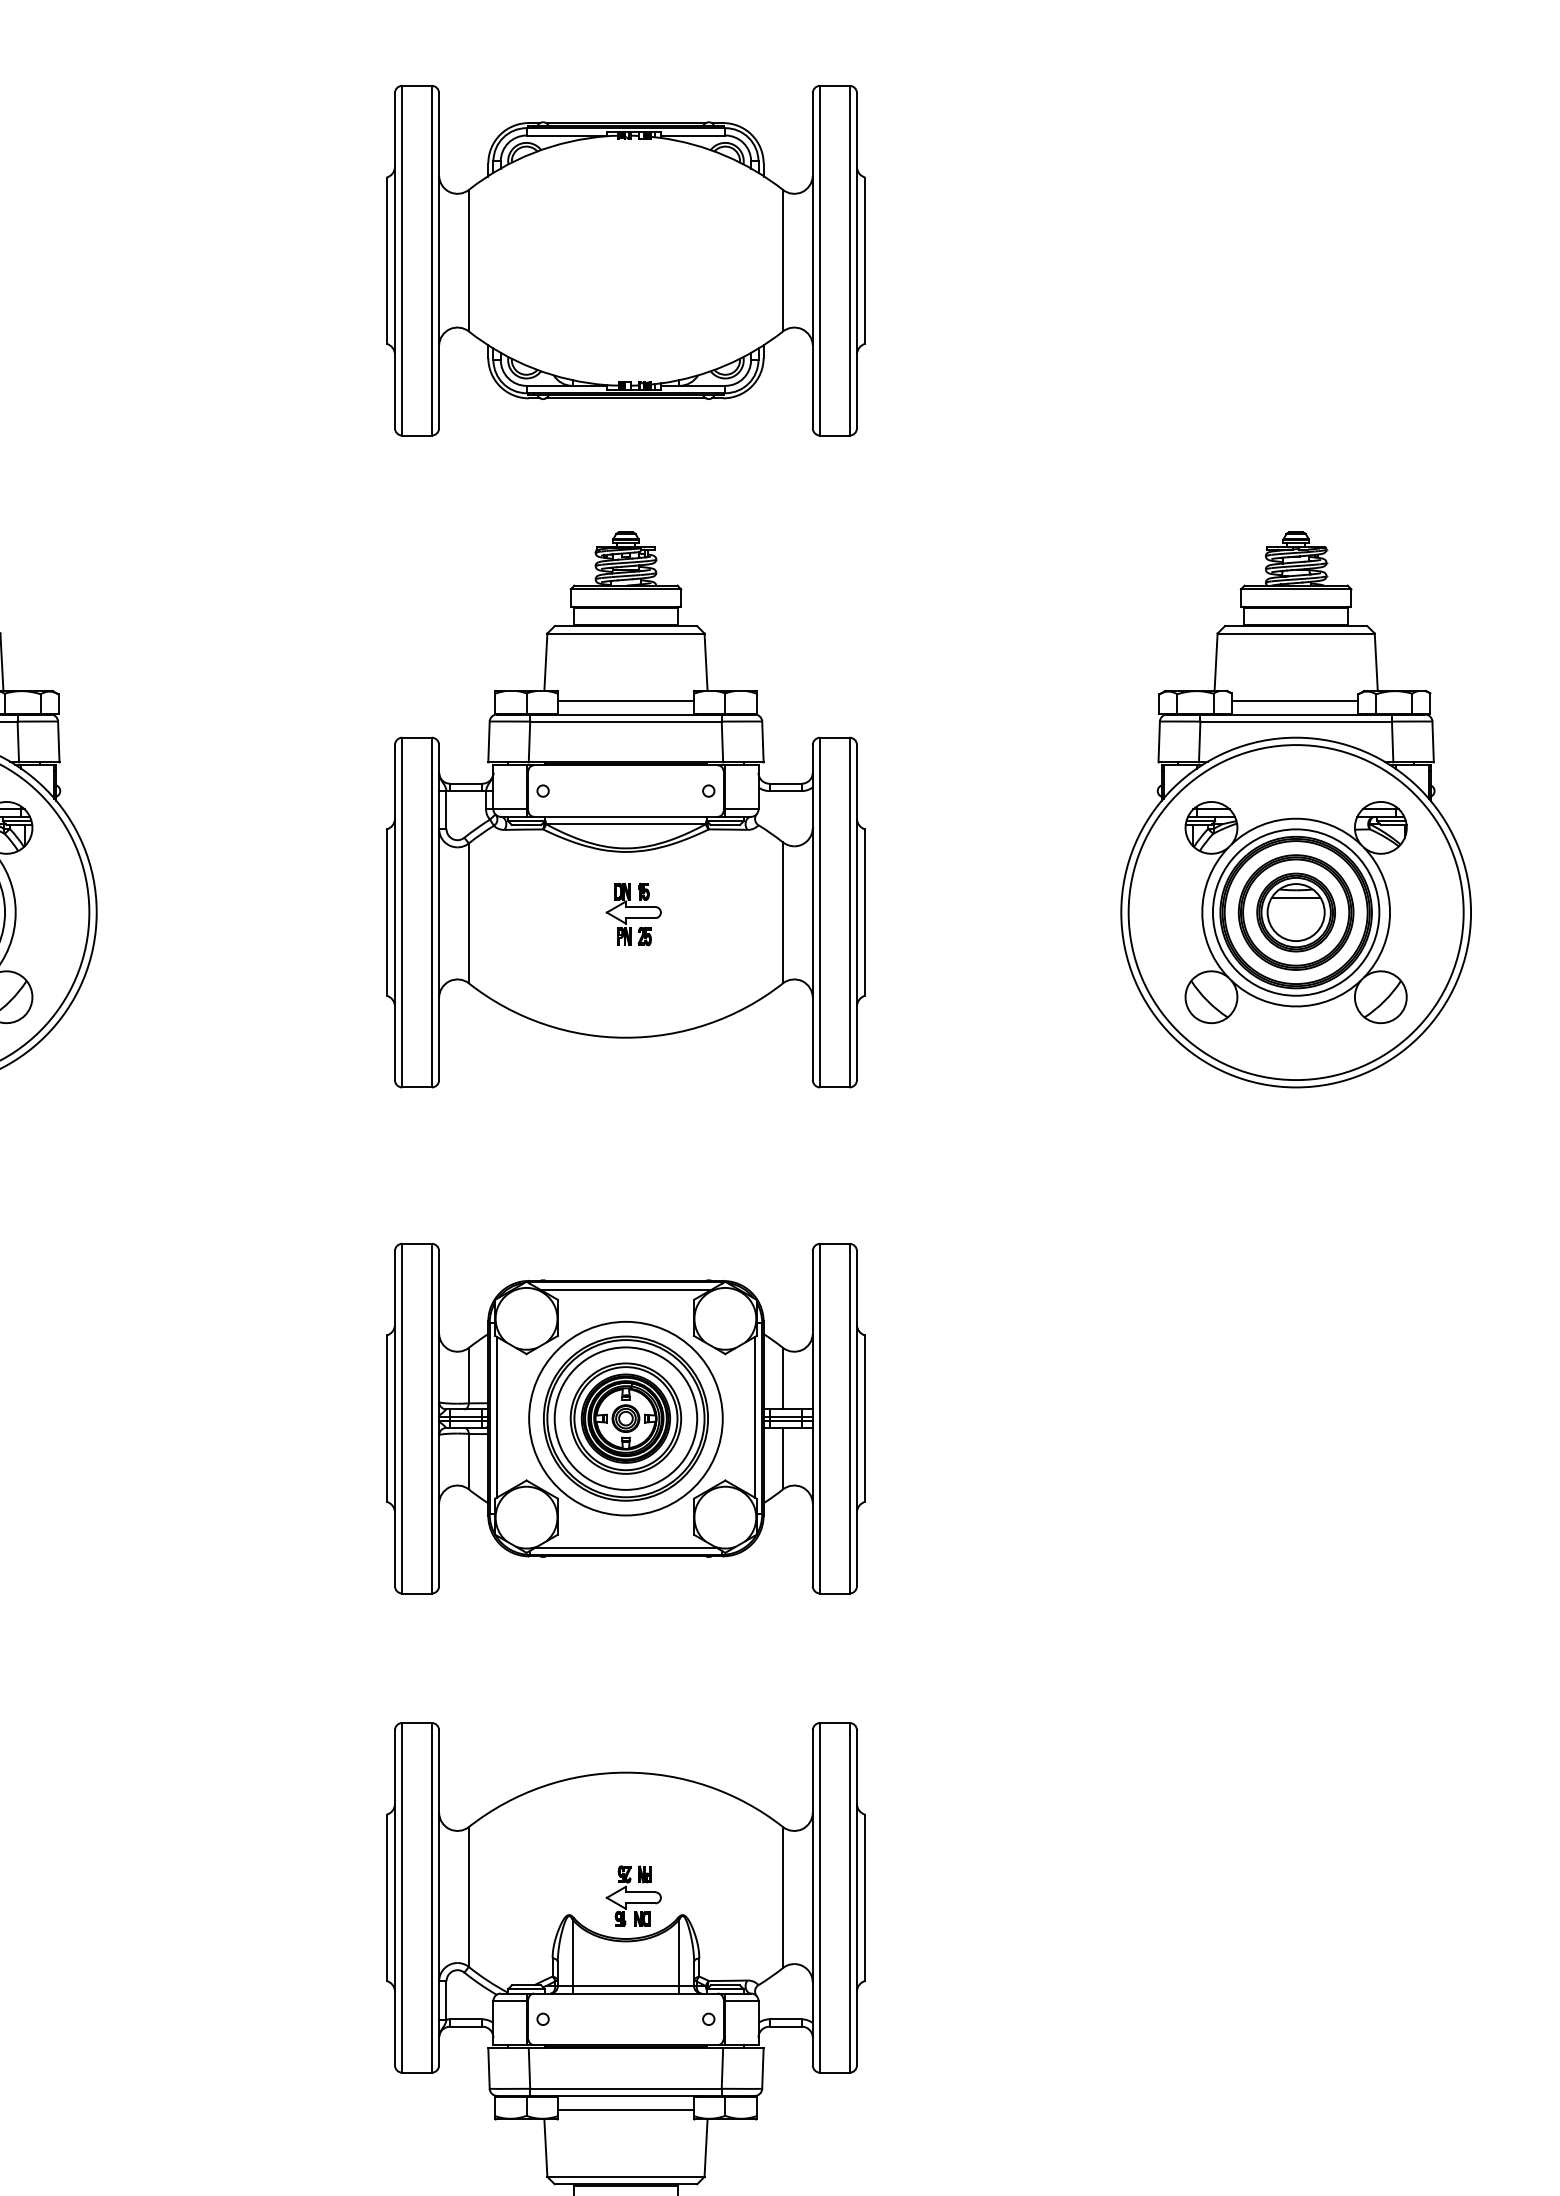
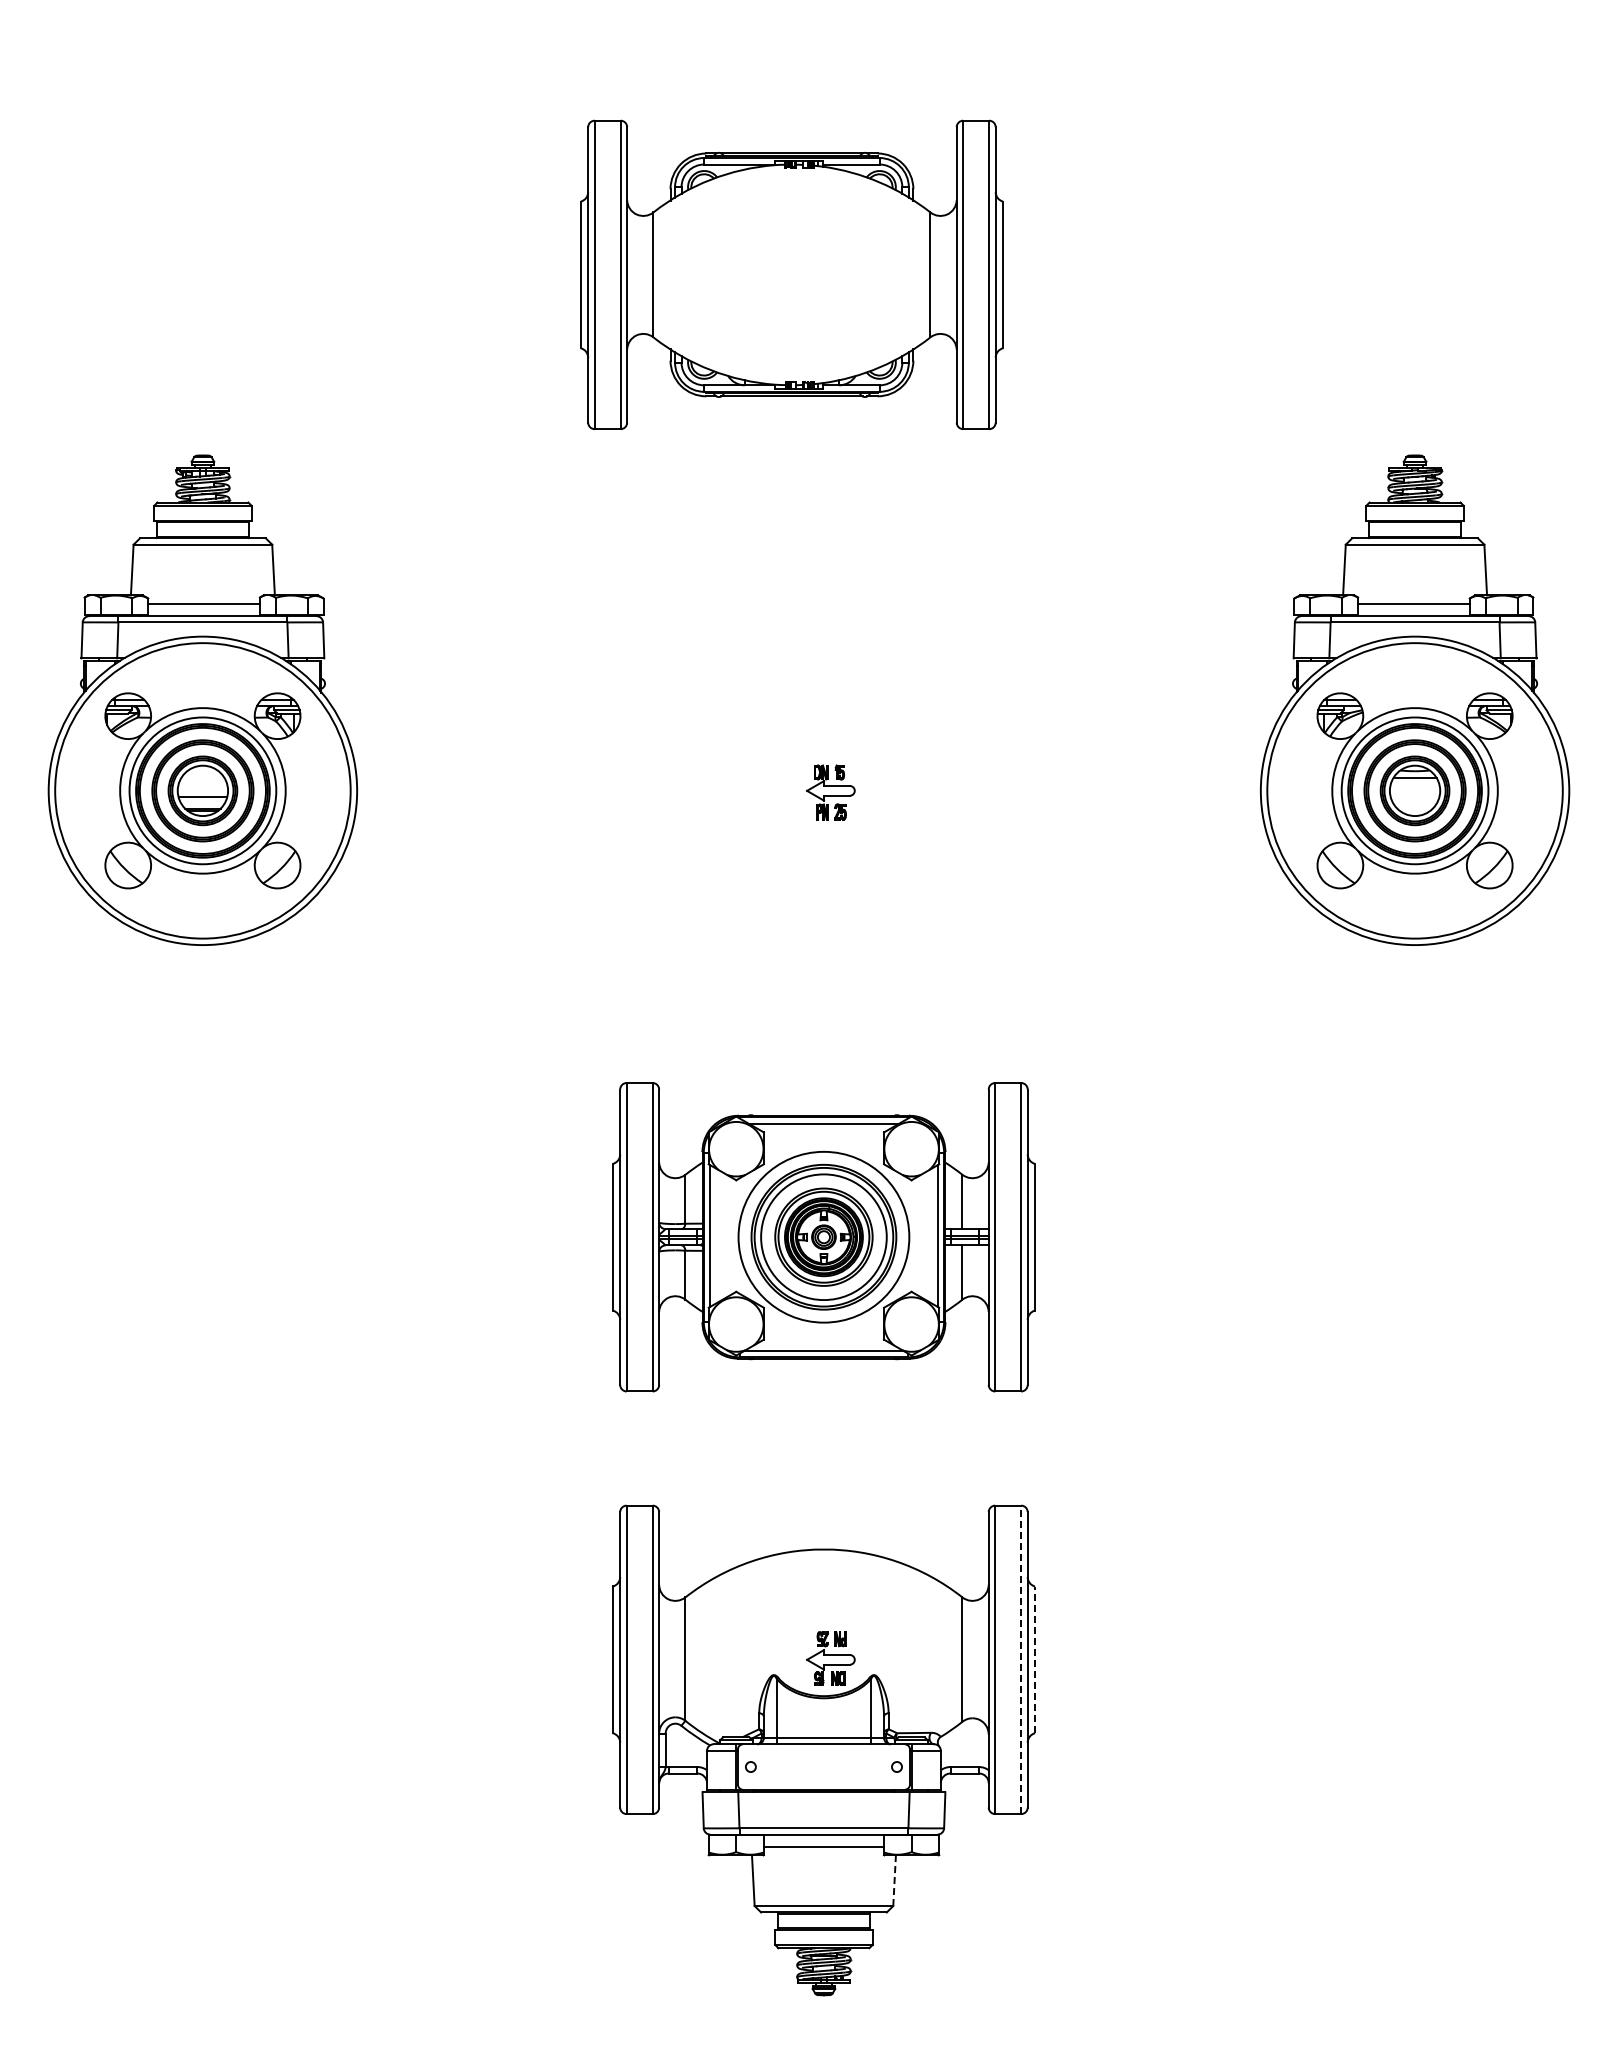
part: (625, 260) -> (791, 274), moved
part: (625, 808) -> (823, 699), removed
line: (849, 1897) -> (1021, 1659), solid -> dashed
line: (865, 1897) -> (1035, 1659), solid -> dashed
line: (705, 2147) -> (894, 1880), solid -> dashed

